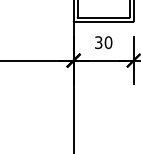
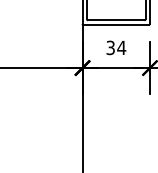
text: (108, 42) -> (121, 47), 30 -> 34

